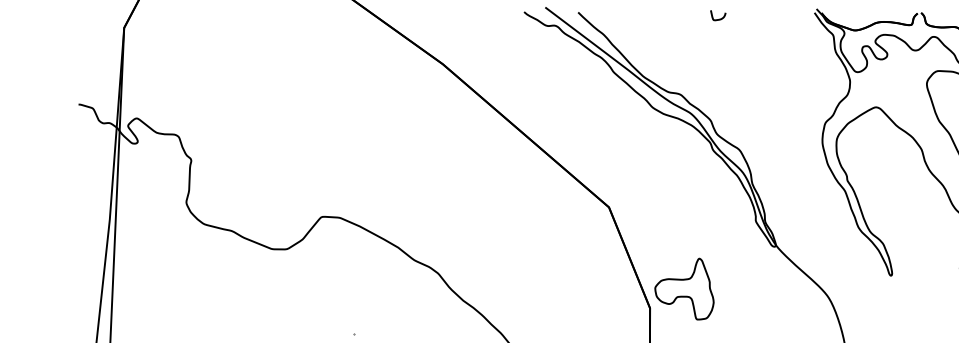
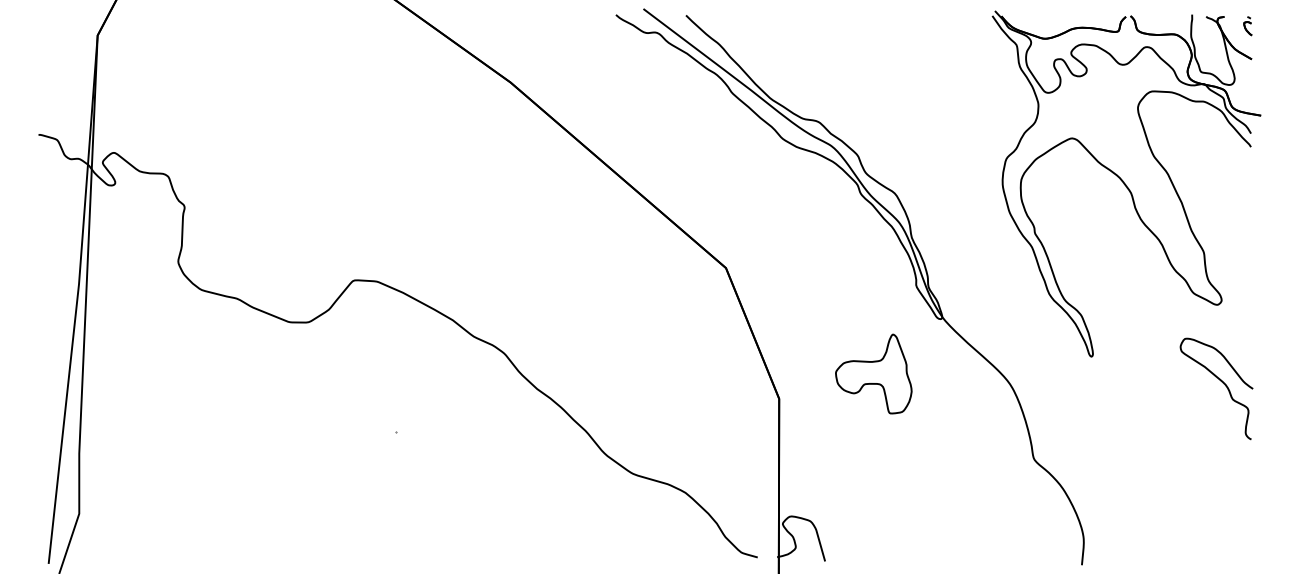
curve: (719, 18) -> (869, 23), removed
part: (684, 288) -> (873, 373), moved

